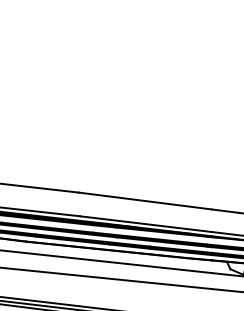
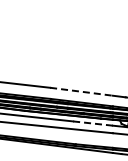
line: (145, 200) -> (81, 91), solid -> dashed
line: (170, 268) -> (93, 123), solid -> dashed

